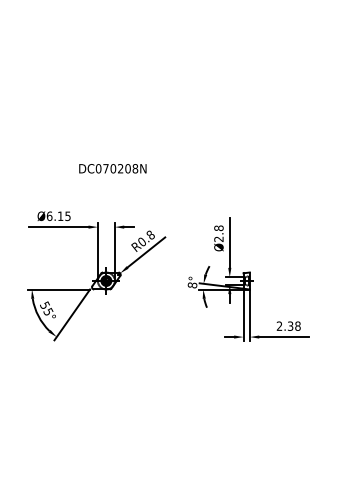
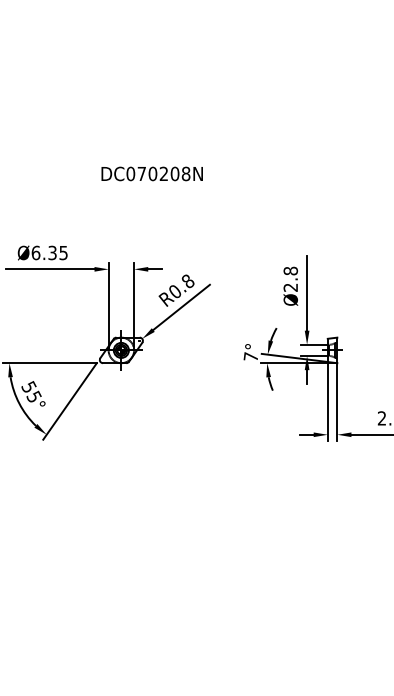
text: (112, 168) -> (151, 173), moved
text: (60, 215) -> (52, 251), Ø6.15 -> Ø6.35
text: (192, 285) -> (250, 357), 8° -> 7°

